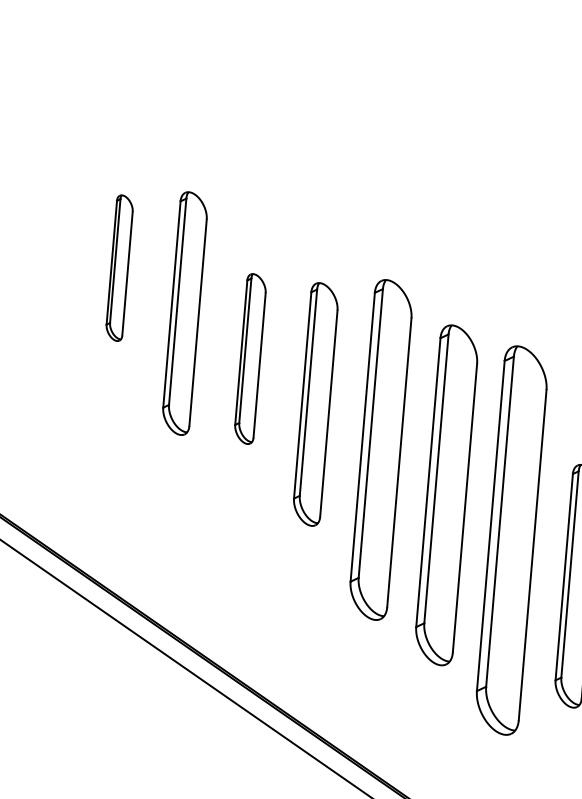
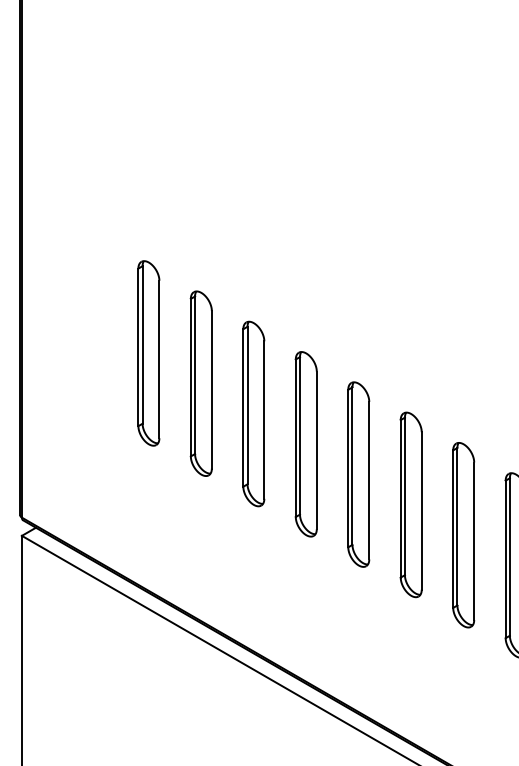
part: (119, 268) -> (148, 353), size x1.67
part: (250, 358) -> (253, 413), size x1.43
part: (380, 449) -> (358, 474), size x0.71
part: (445, 494) -> (410, 504), size x0.71
part: (511, 541) -> (463, 535), size x0.62

